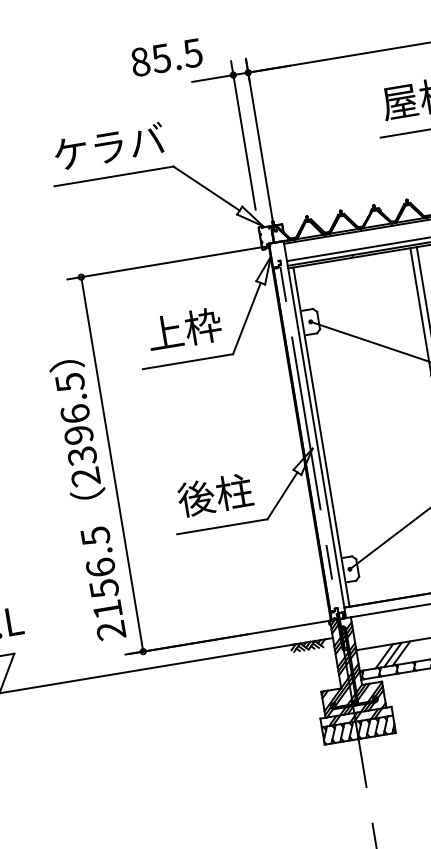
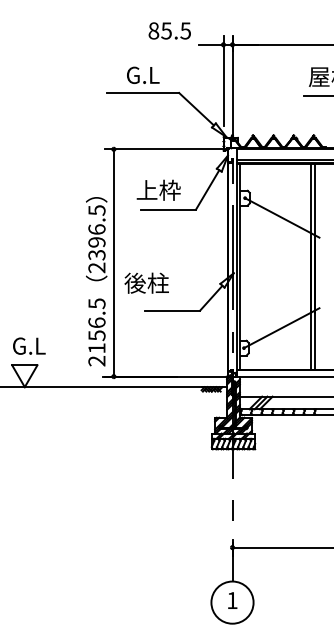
text: (166, 56) -> (169, 30), moved
text: (109, 145) -> (143, 74), ケラバ -> G.L
text: (183, 328) -> (158, 189), moved
text: (214, 494) -> (146, 282), moved

